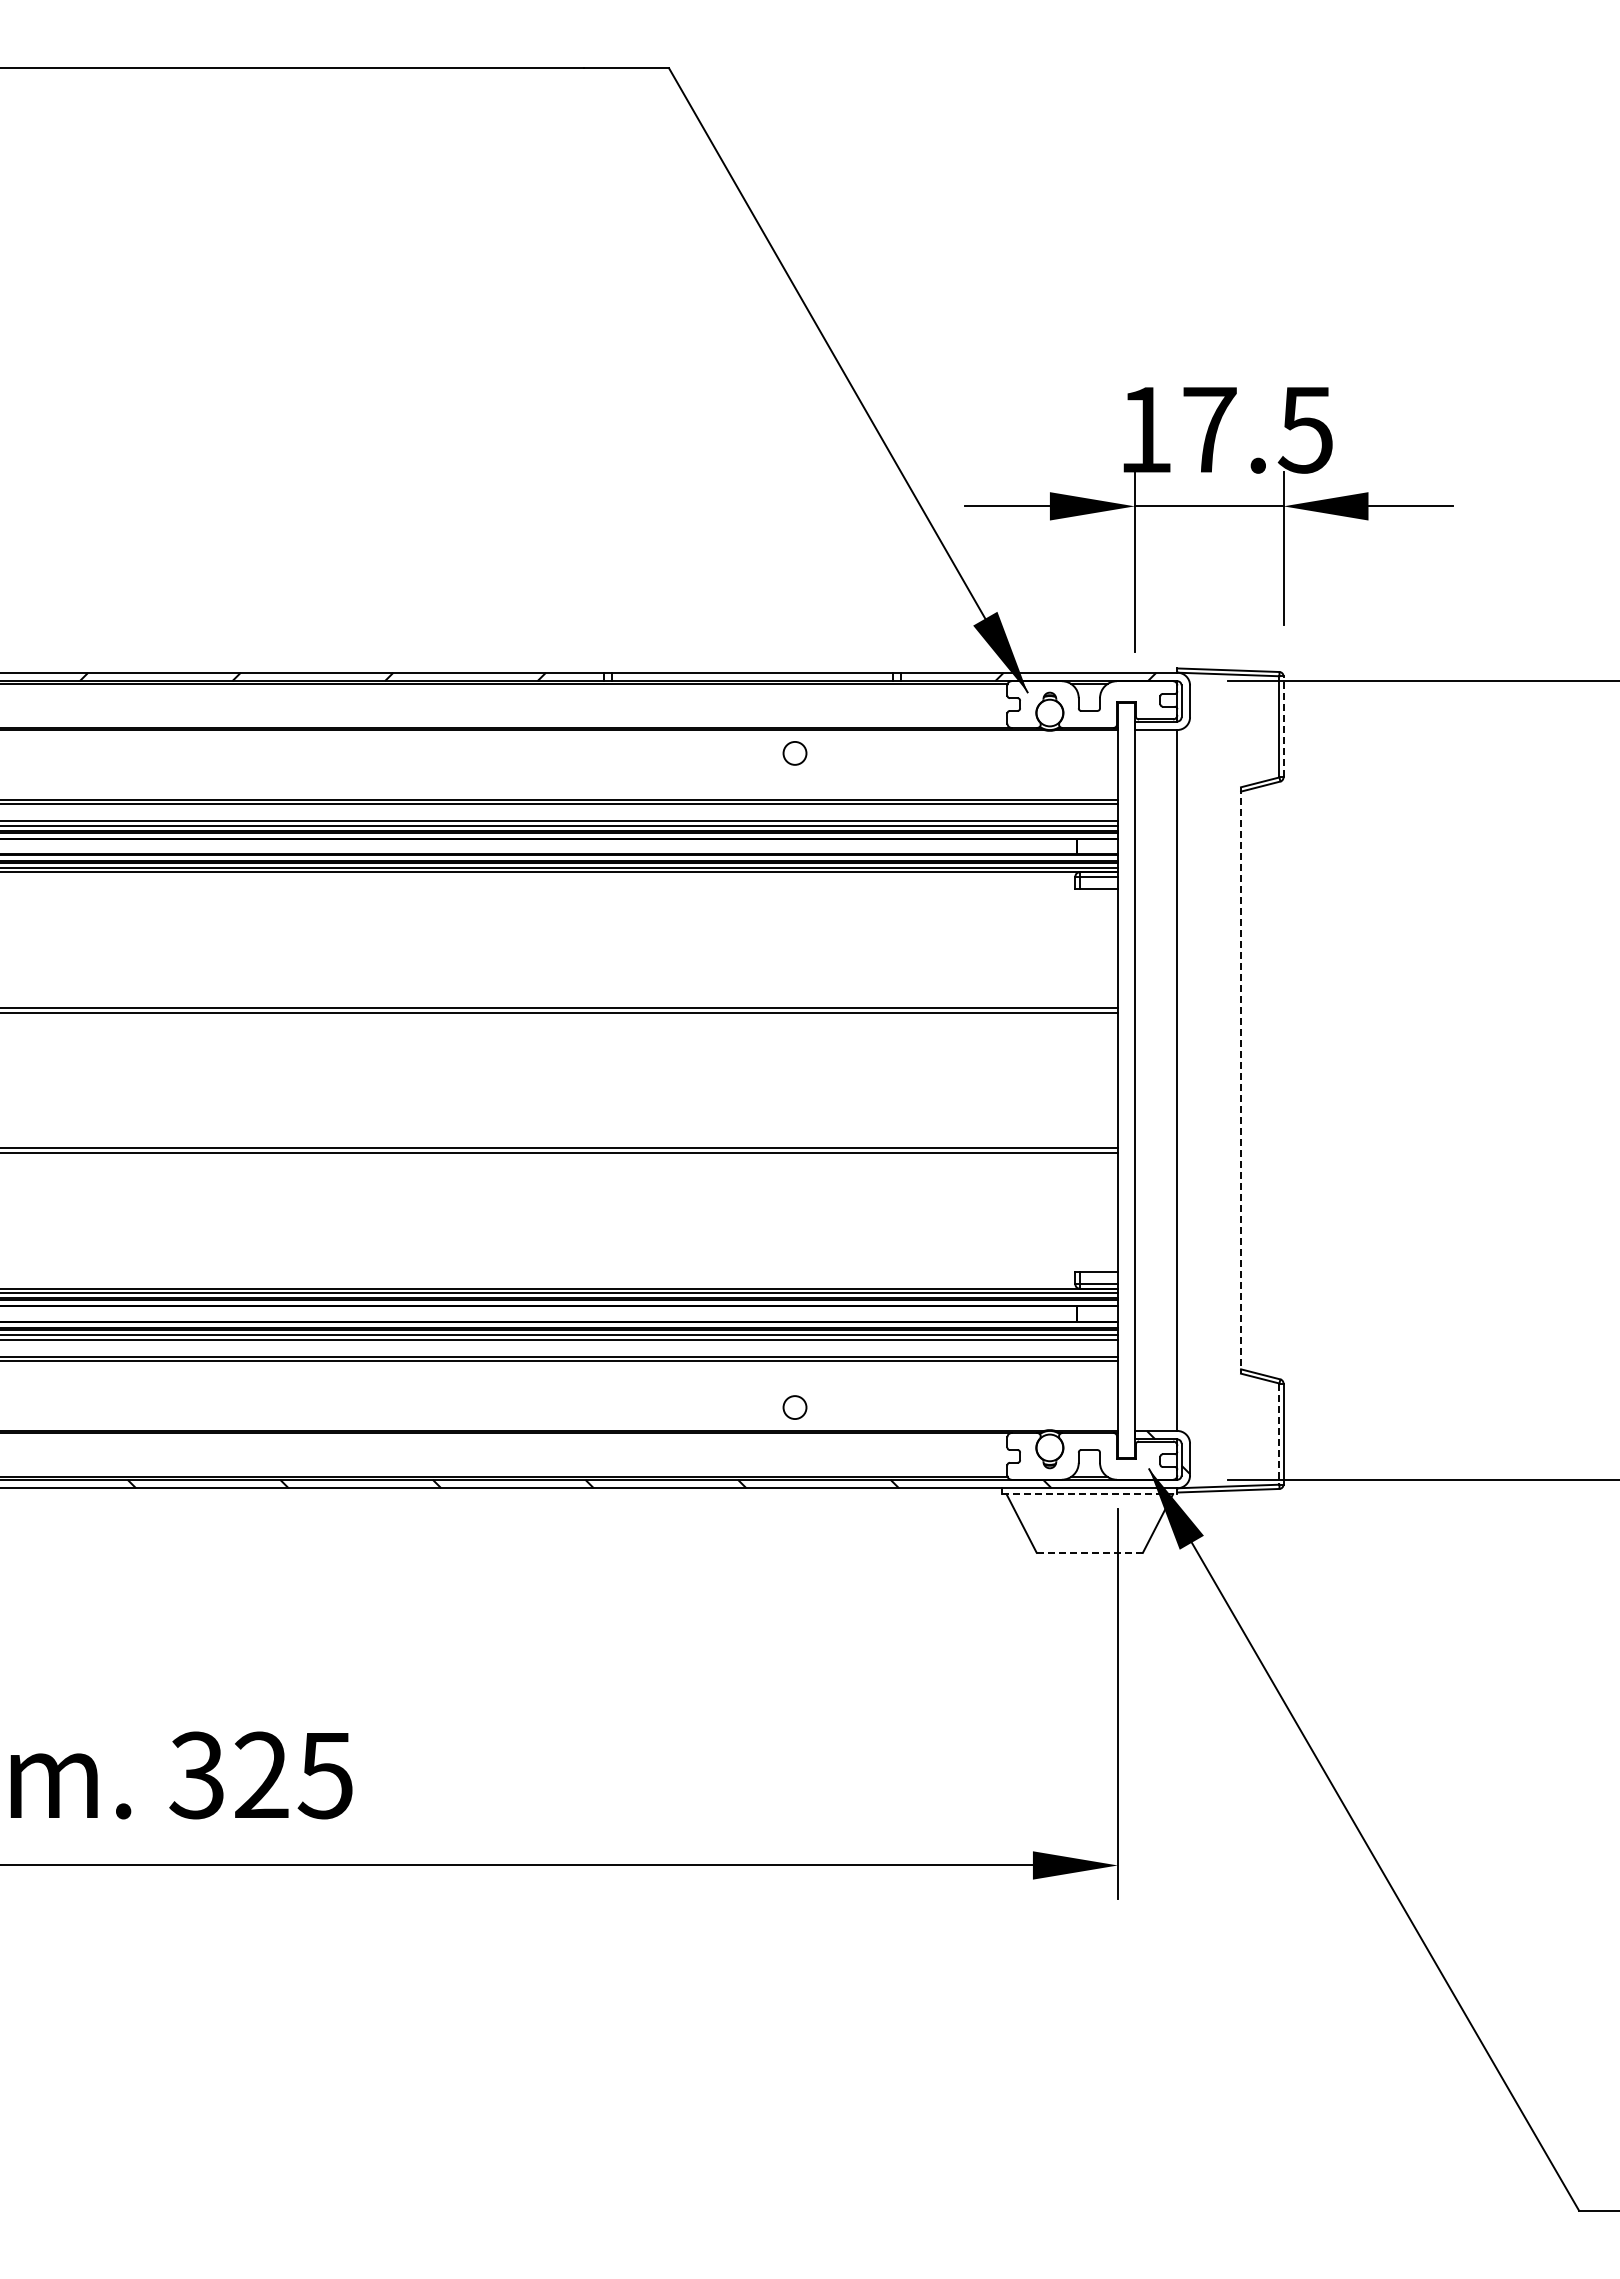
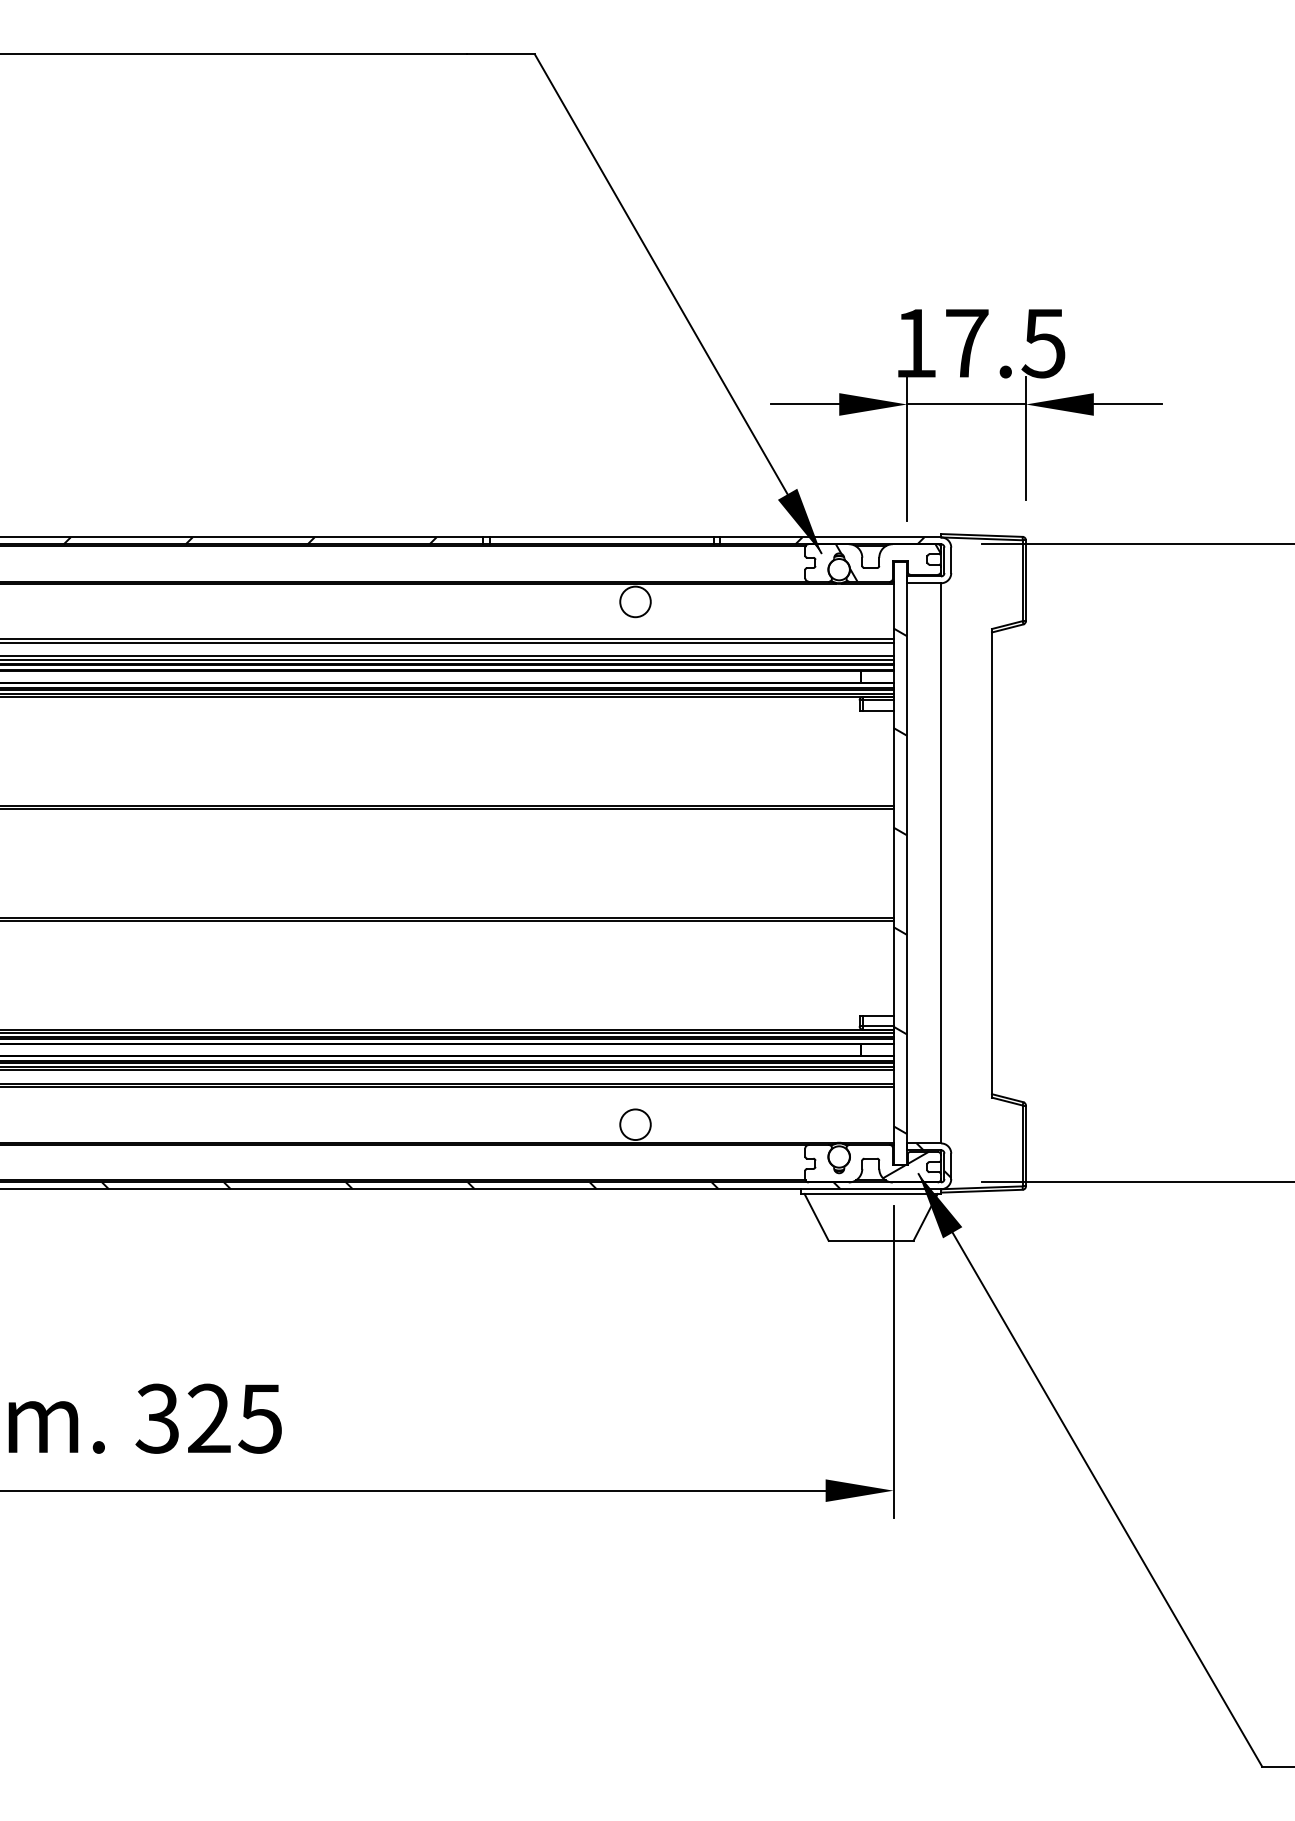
hatch: (1110, 704) -> (887, 562), added
line: (1283, 726) -> (1025, 580), dashed -> solid
circle: (794, 753) -> (635, 602), size x1.67
line: (1241, 1080) -> (992, 863), dashed -> solid
hatch: (1125, 1102) -> (899, 880), added
circle: (794, 1407) -> (635, 1124), size x1.67
line: (1279, 1434) -> (1022, 1146), dashed -> solid
hatch: (1132, 1457) -> (905, 1164), added
line: (1089, 1494) -> (870, 1194), dashed -> solid
line: (1090, 1552) -> (871, 1240), dashed -> solid

